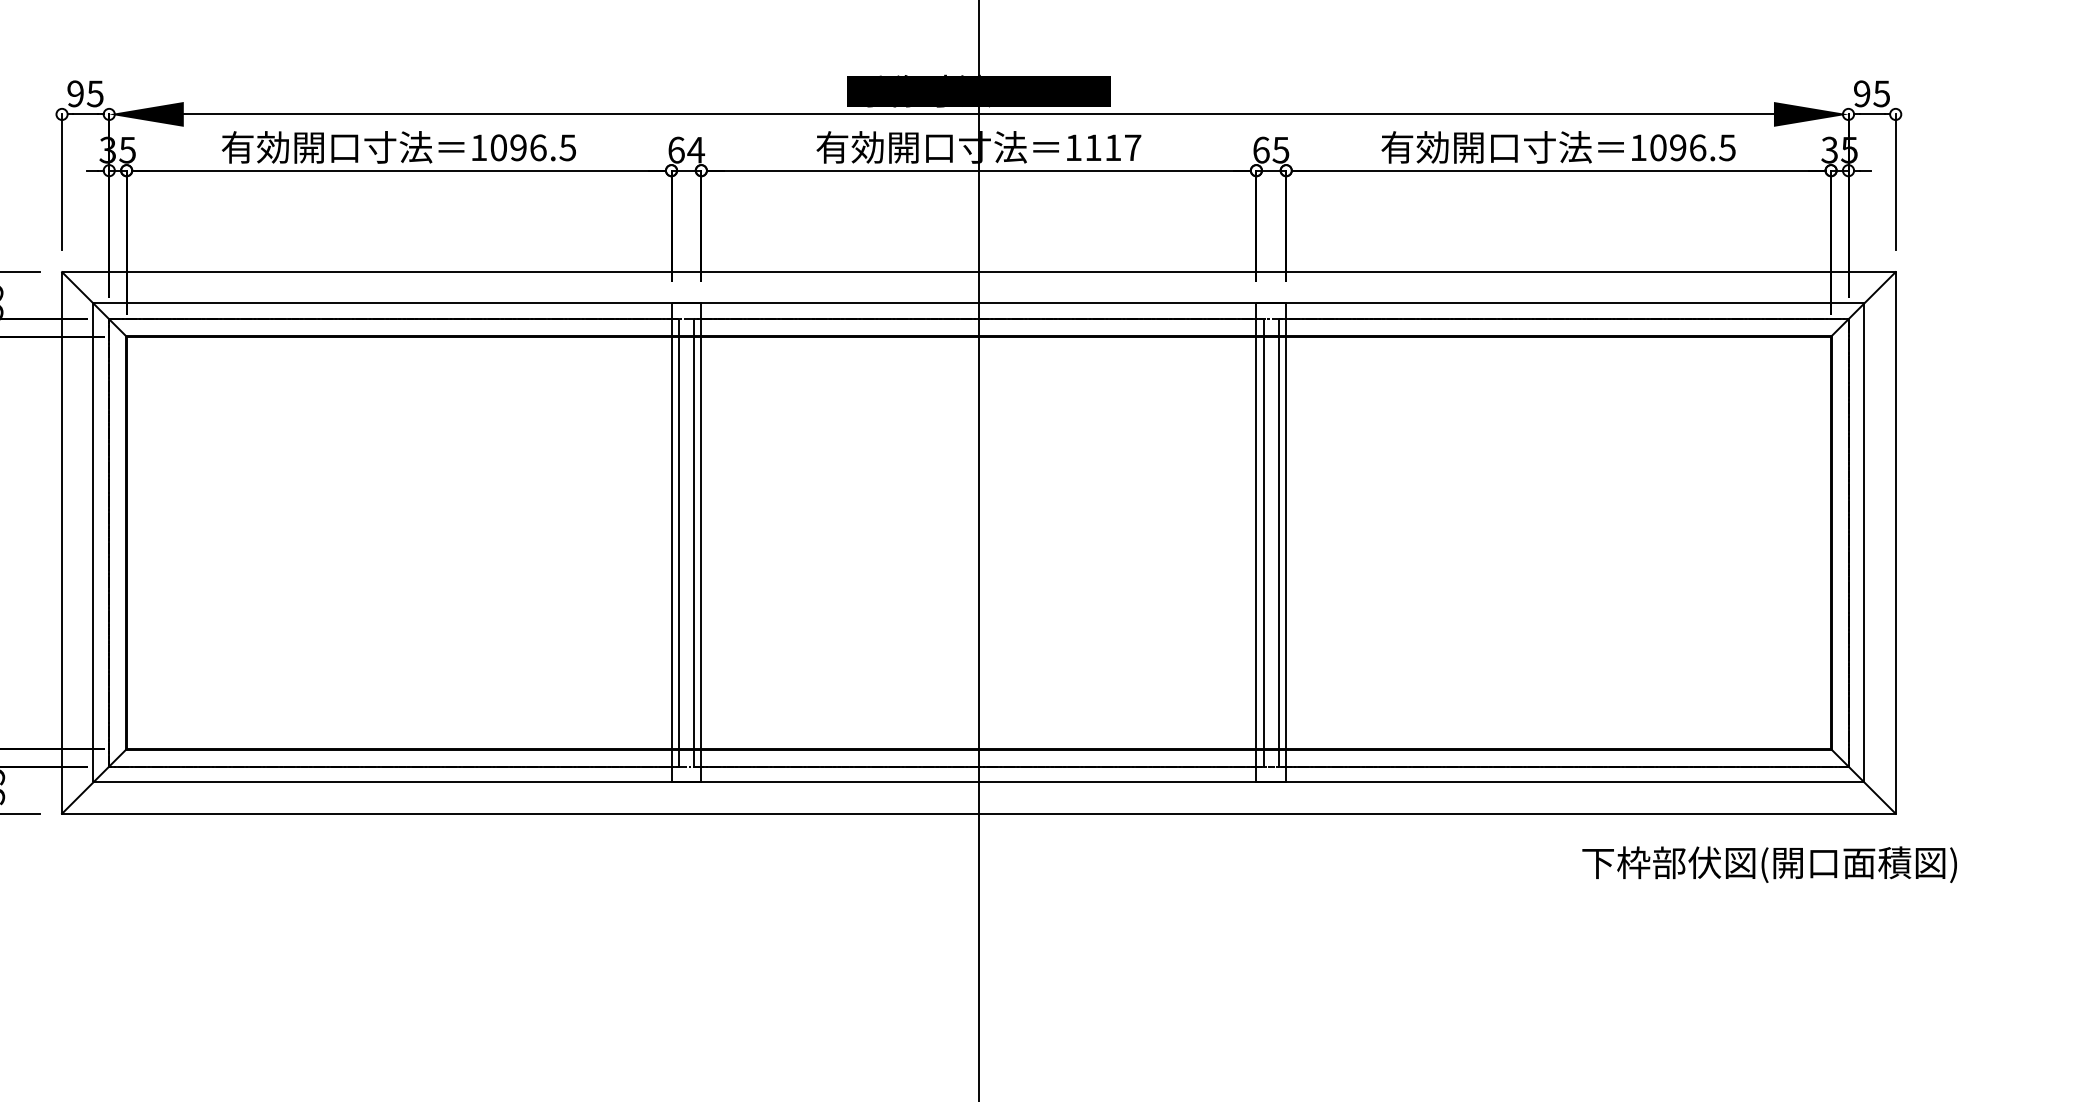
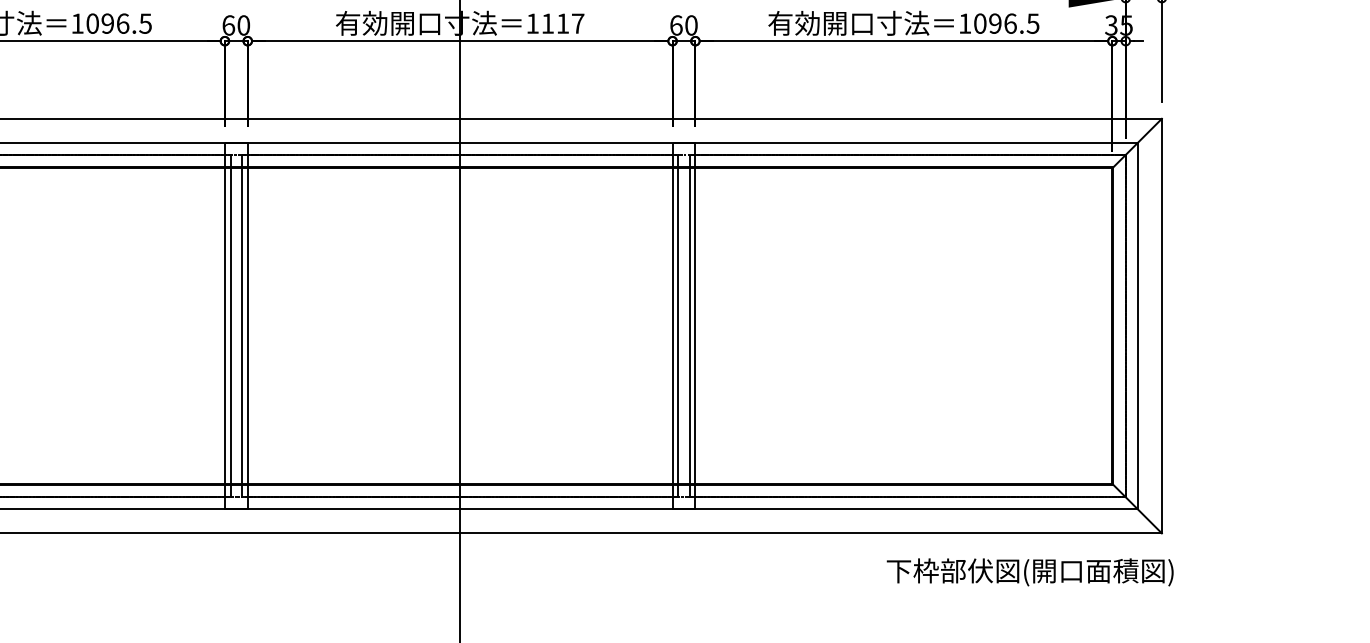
text: (696, 149) -> (244, 24), 64 -> 60
text: (1280, 149) -> (691, 24), 65 -> 60
text: (1769, 864) -> (1030, 572), moved

